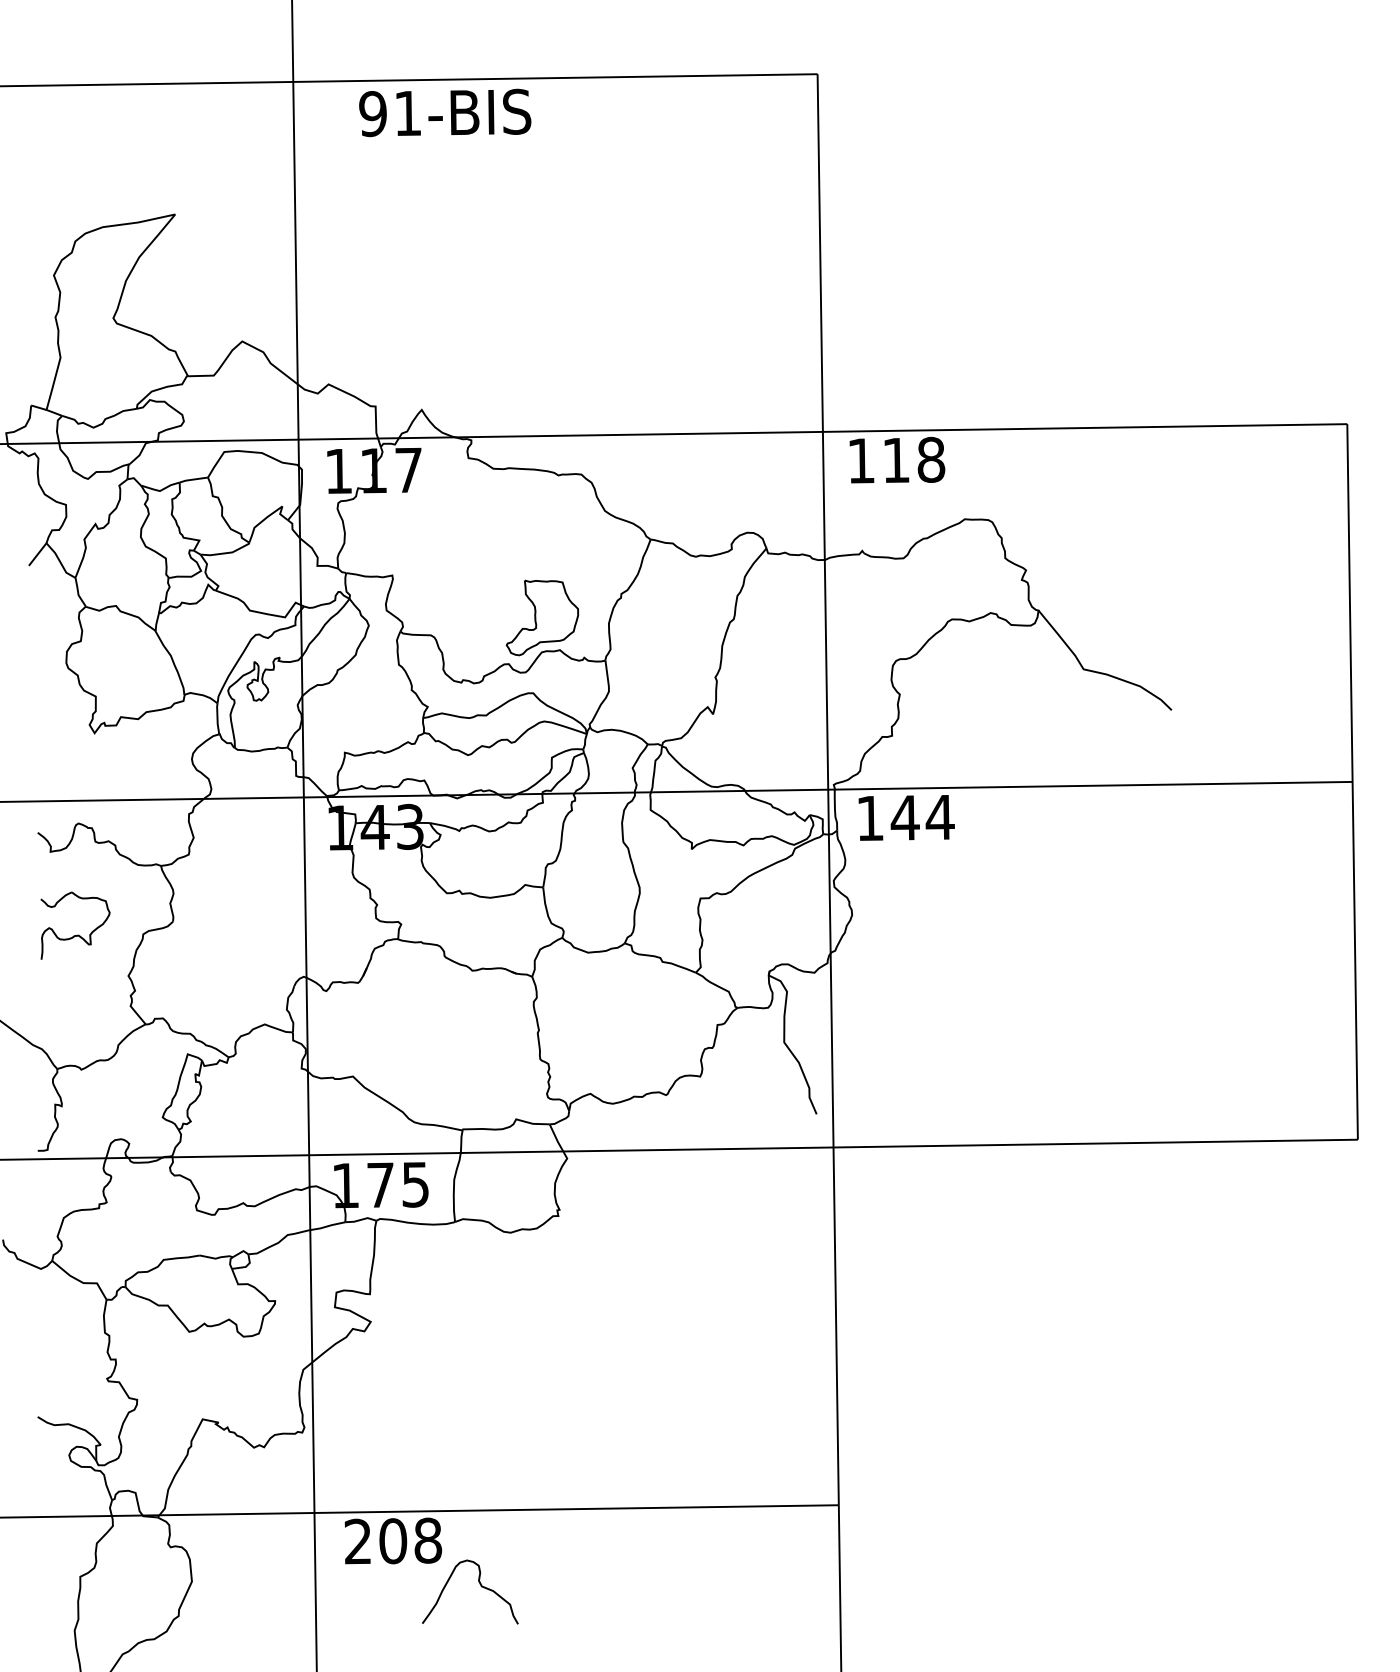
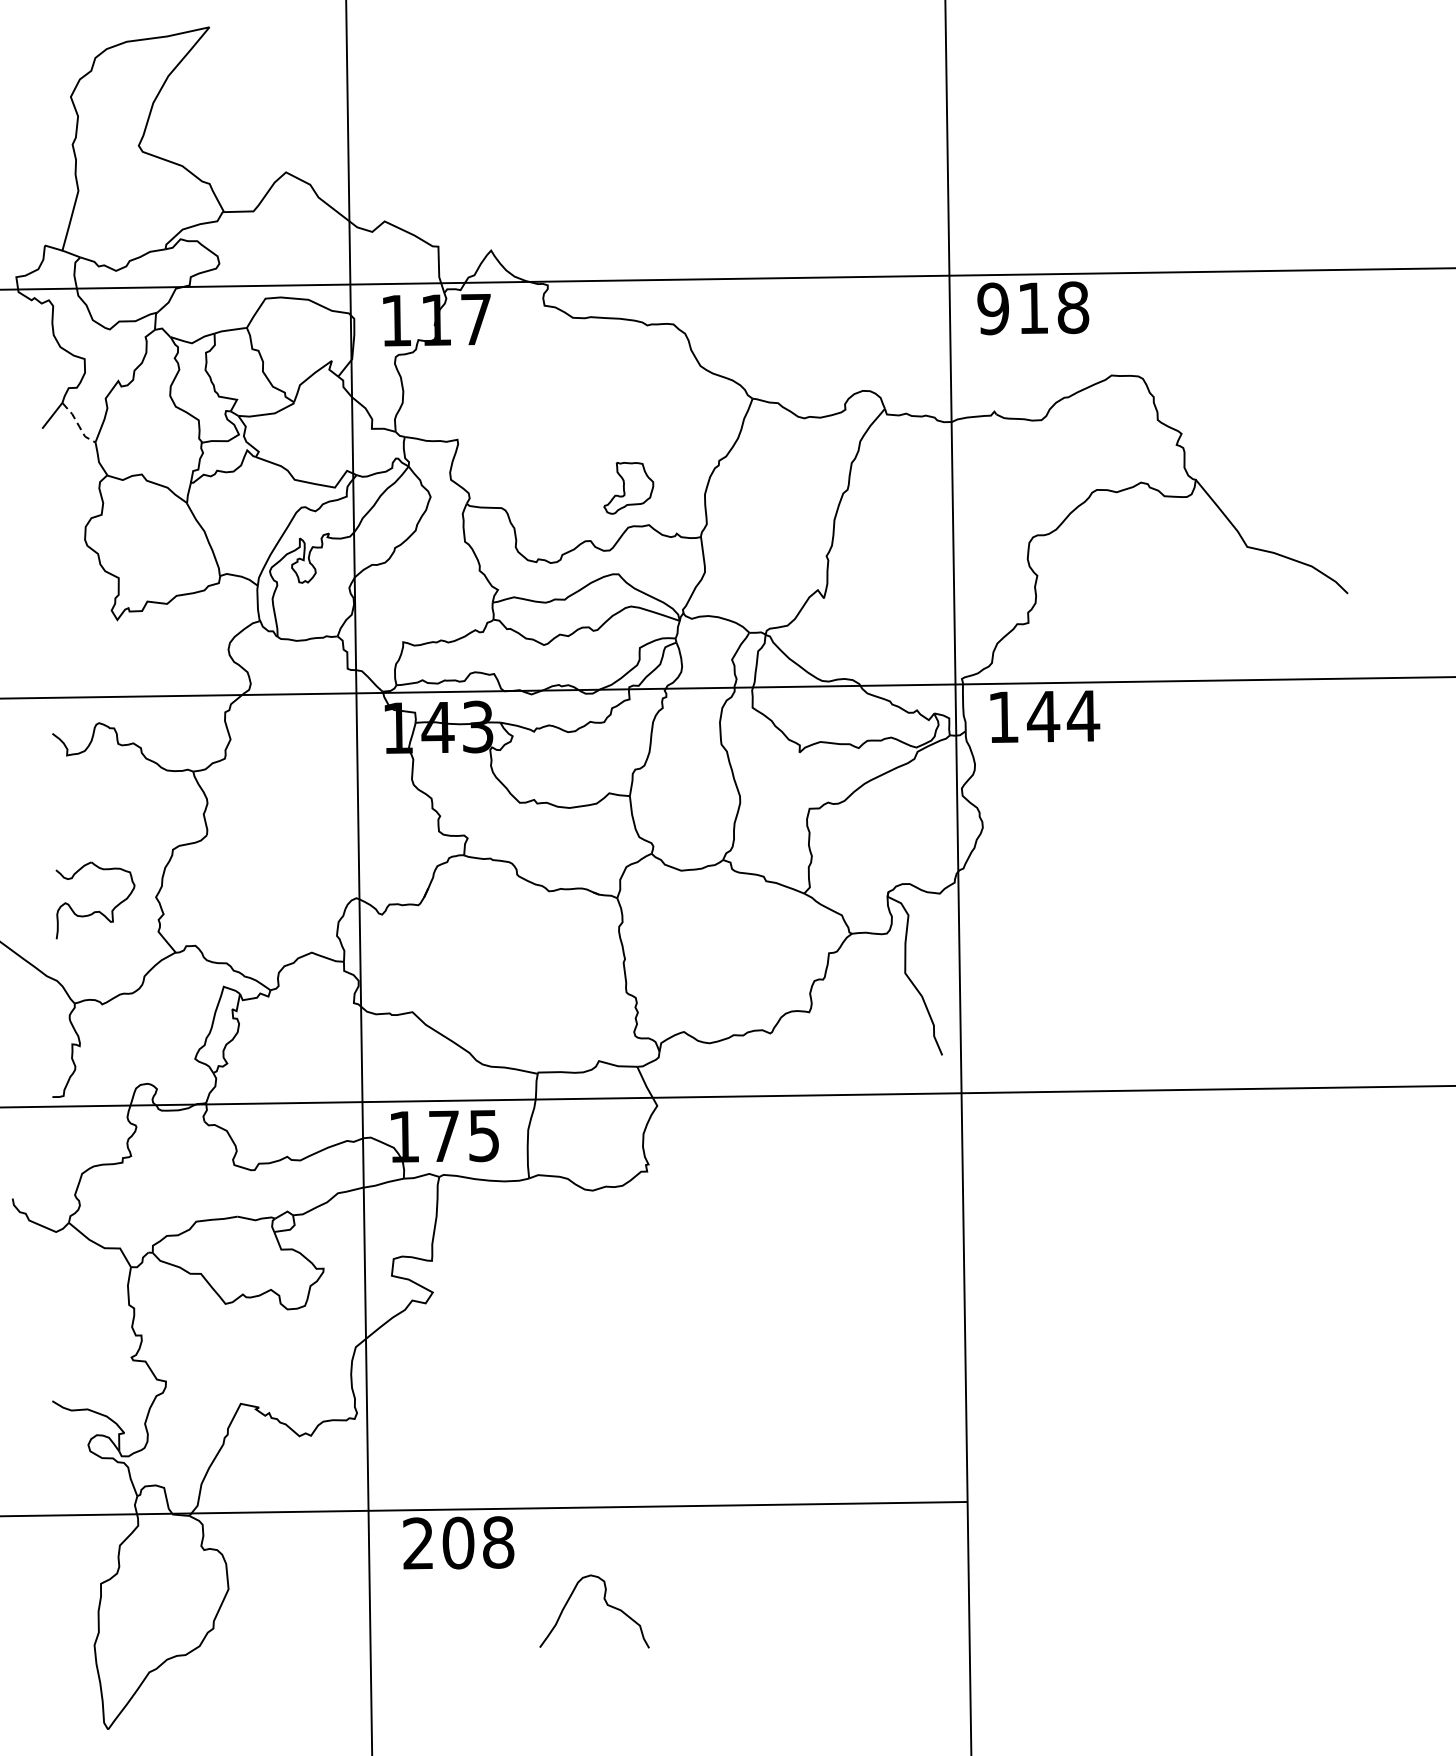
text: (861, 461) -> (993, 309), 118 -> 918
line: (60, 561) -> (78, 423), solid -> dashed
part: (541, 617) -> (627, 487), size x0.6
part: (77, 934) -> (97, 910), moved
curve: (480, 1586) -> (606, 1605), moved

